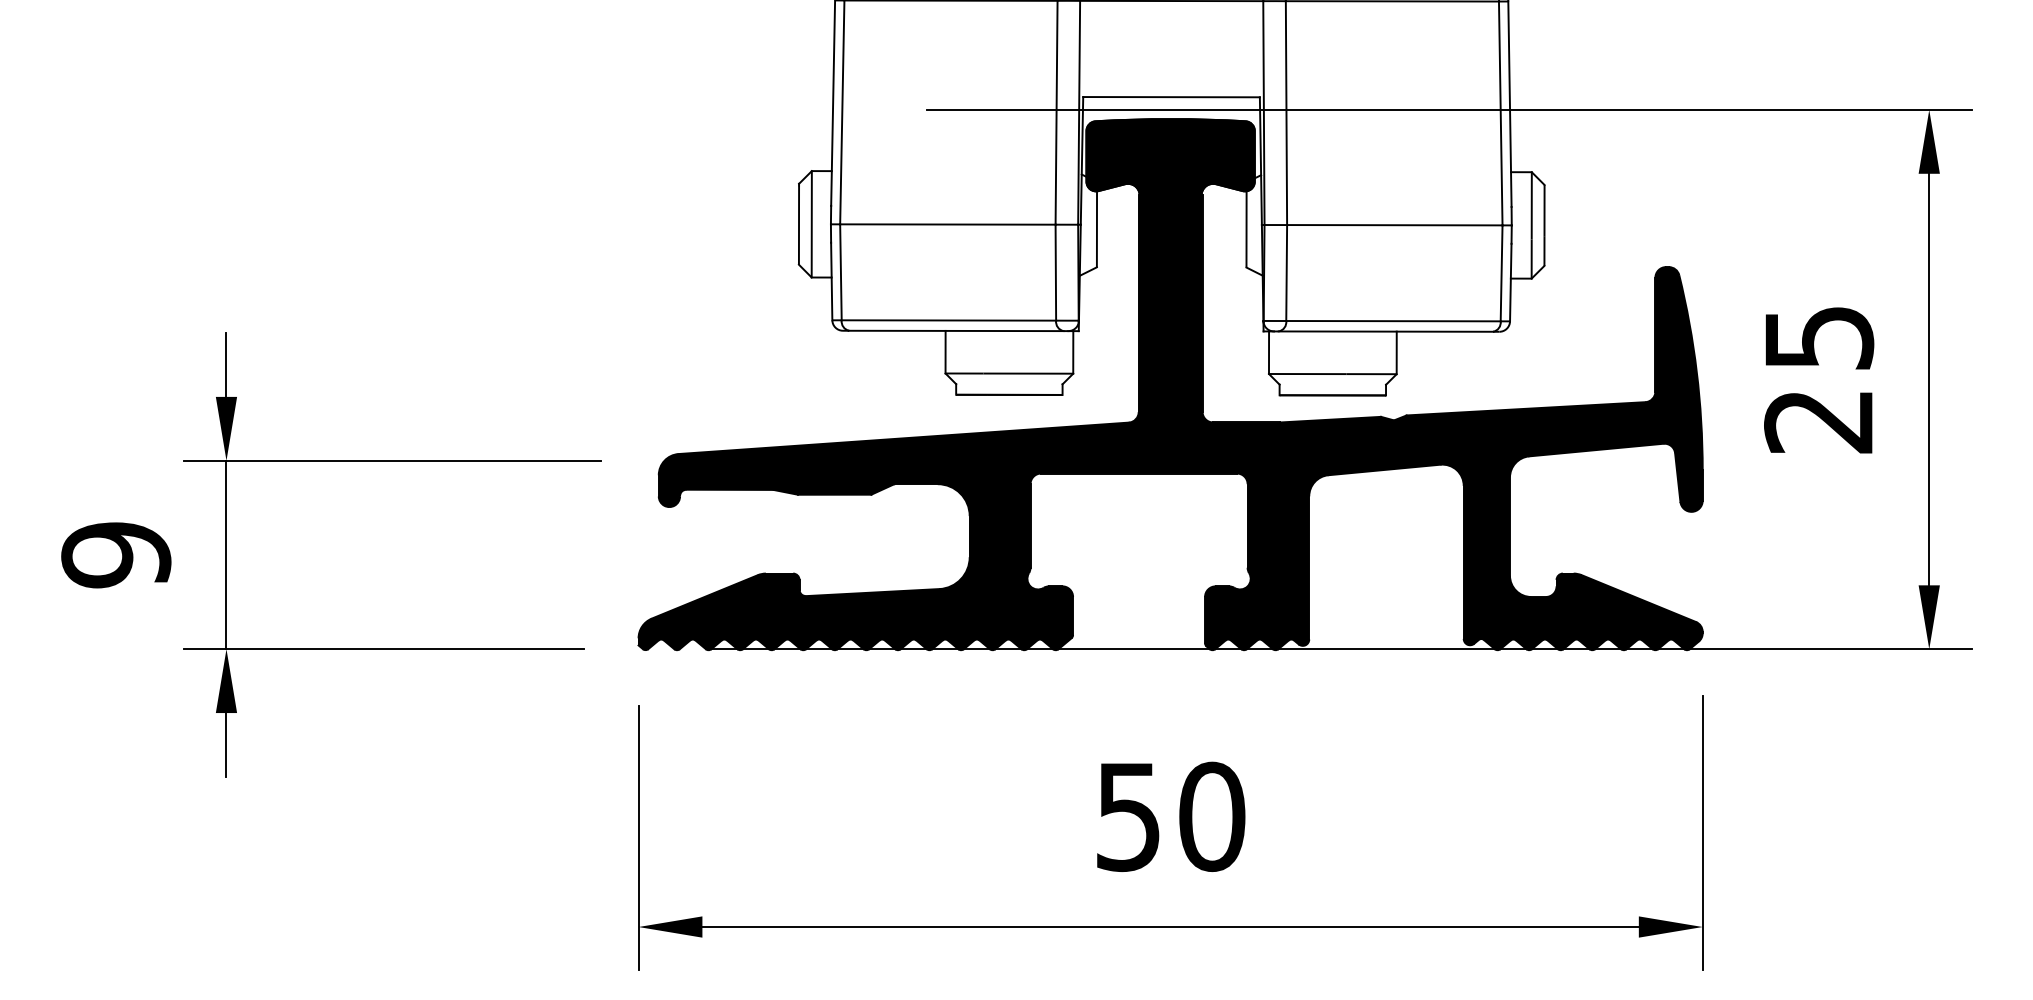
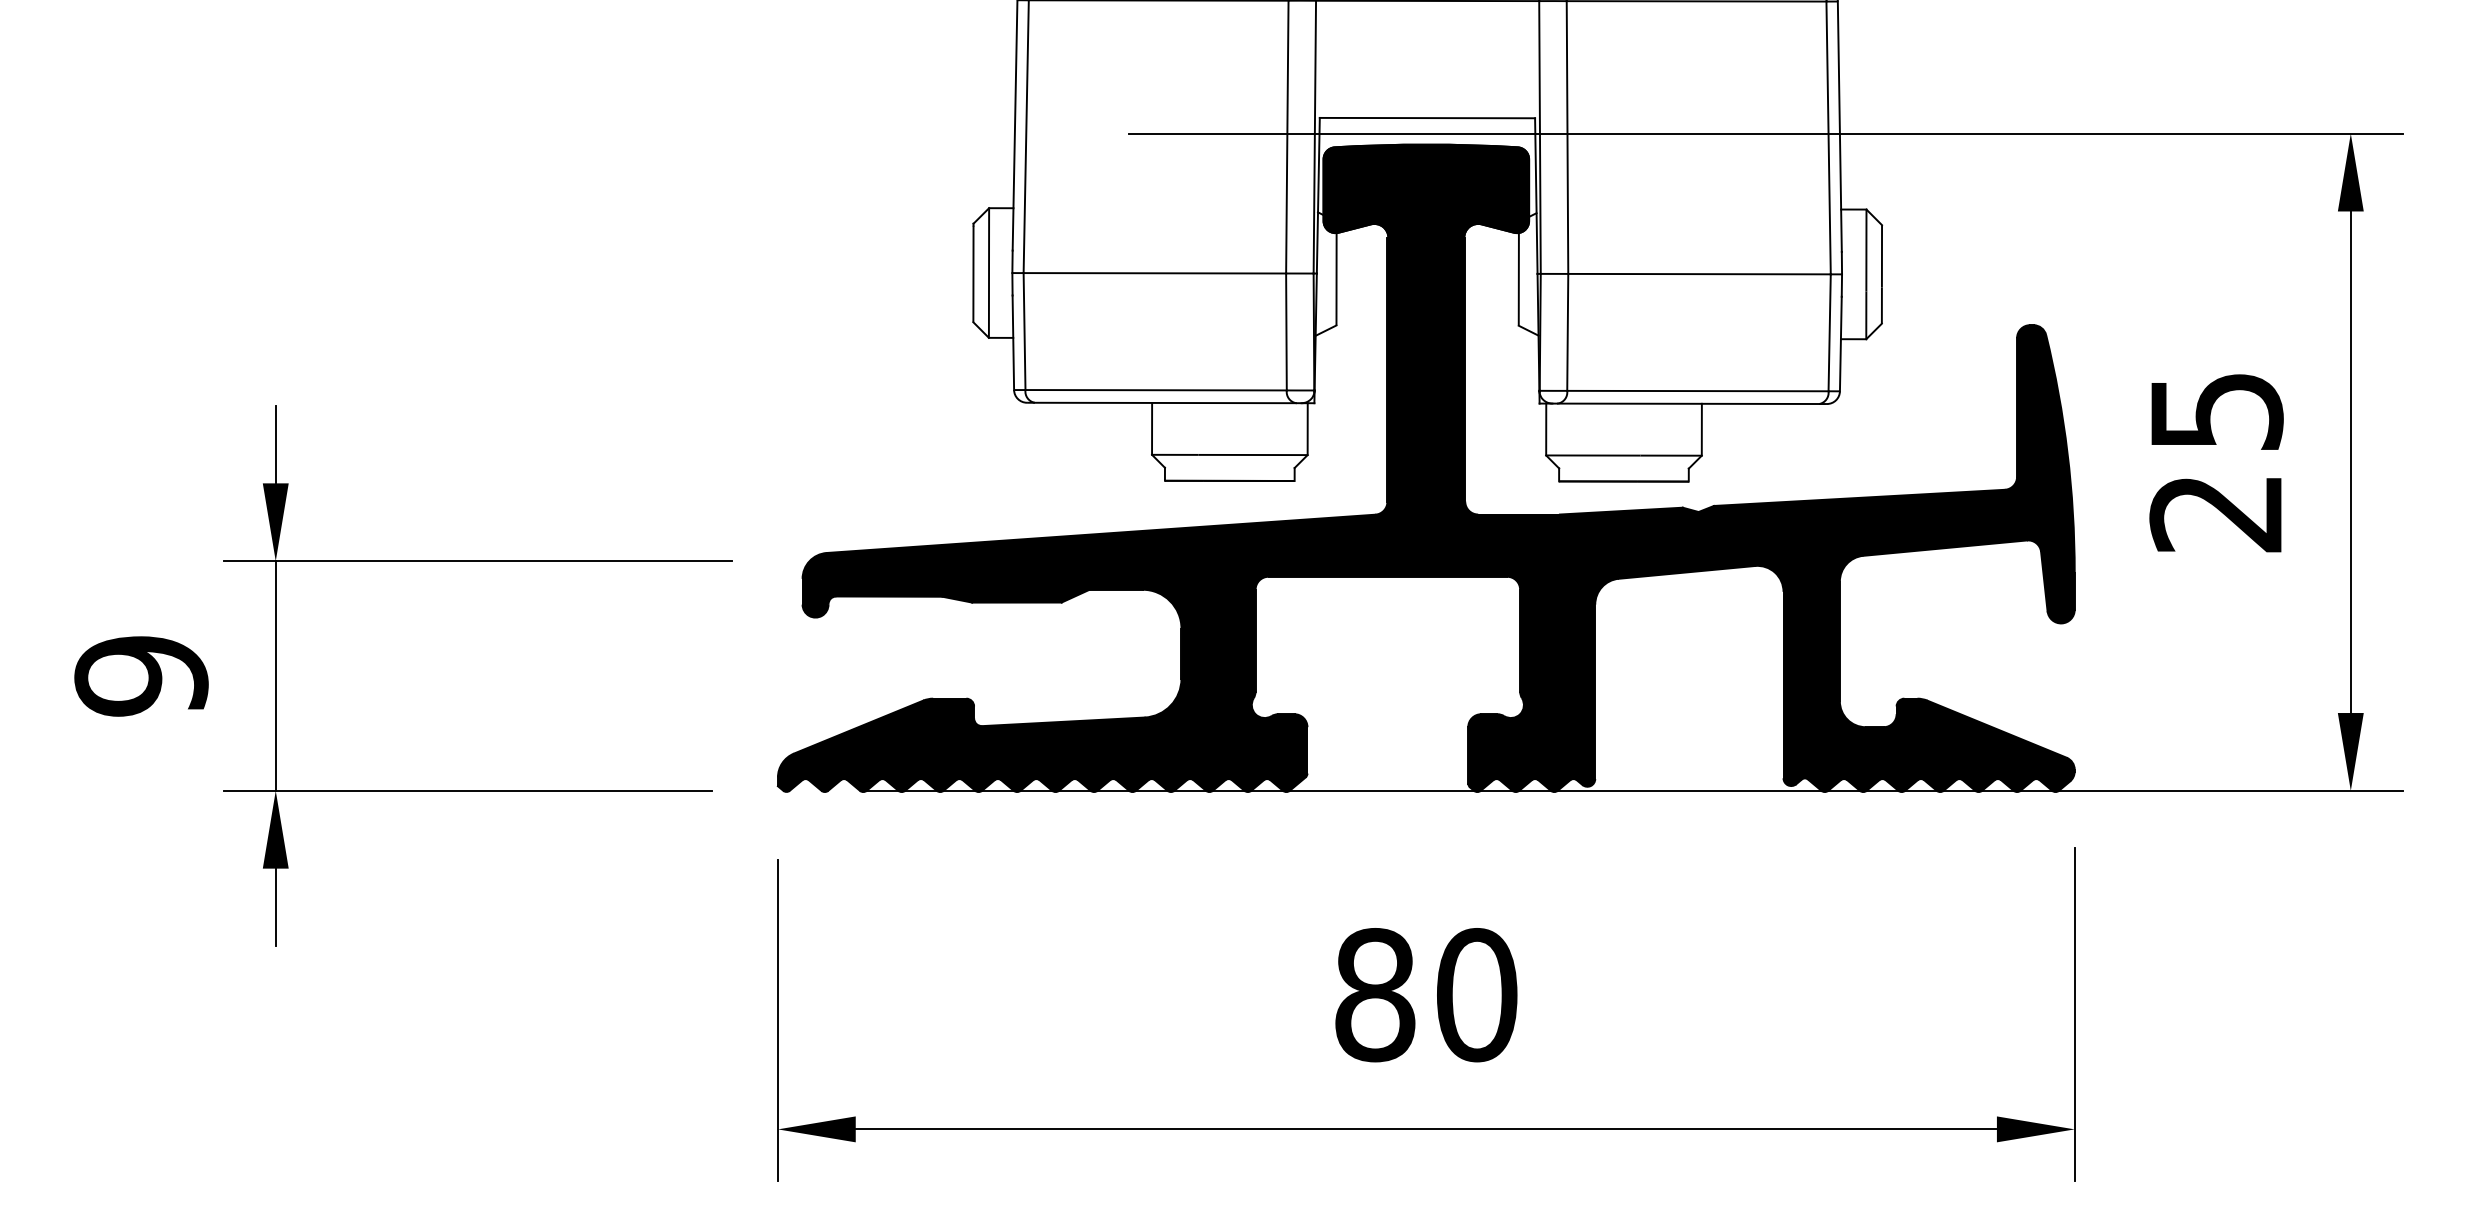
text: (1128, 817) -> (1375, 995), 50 -> 80

